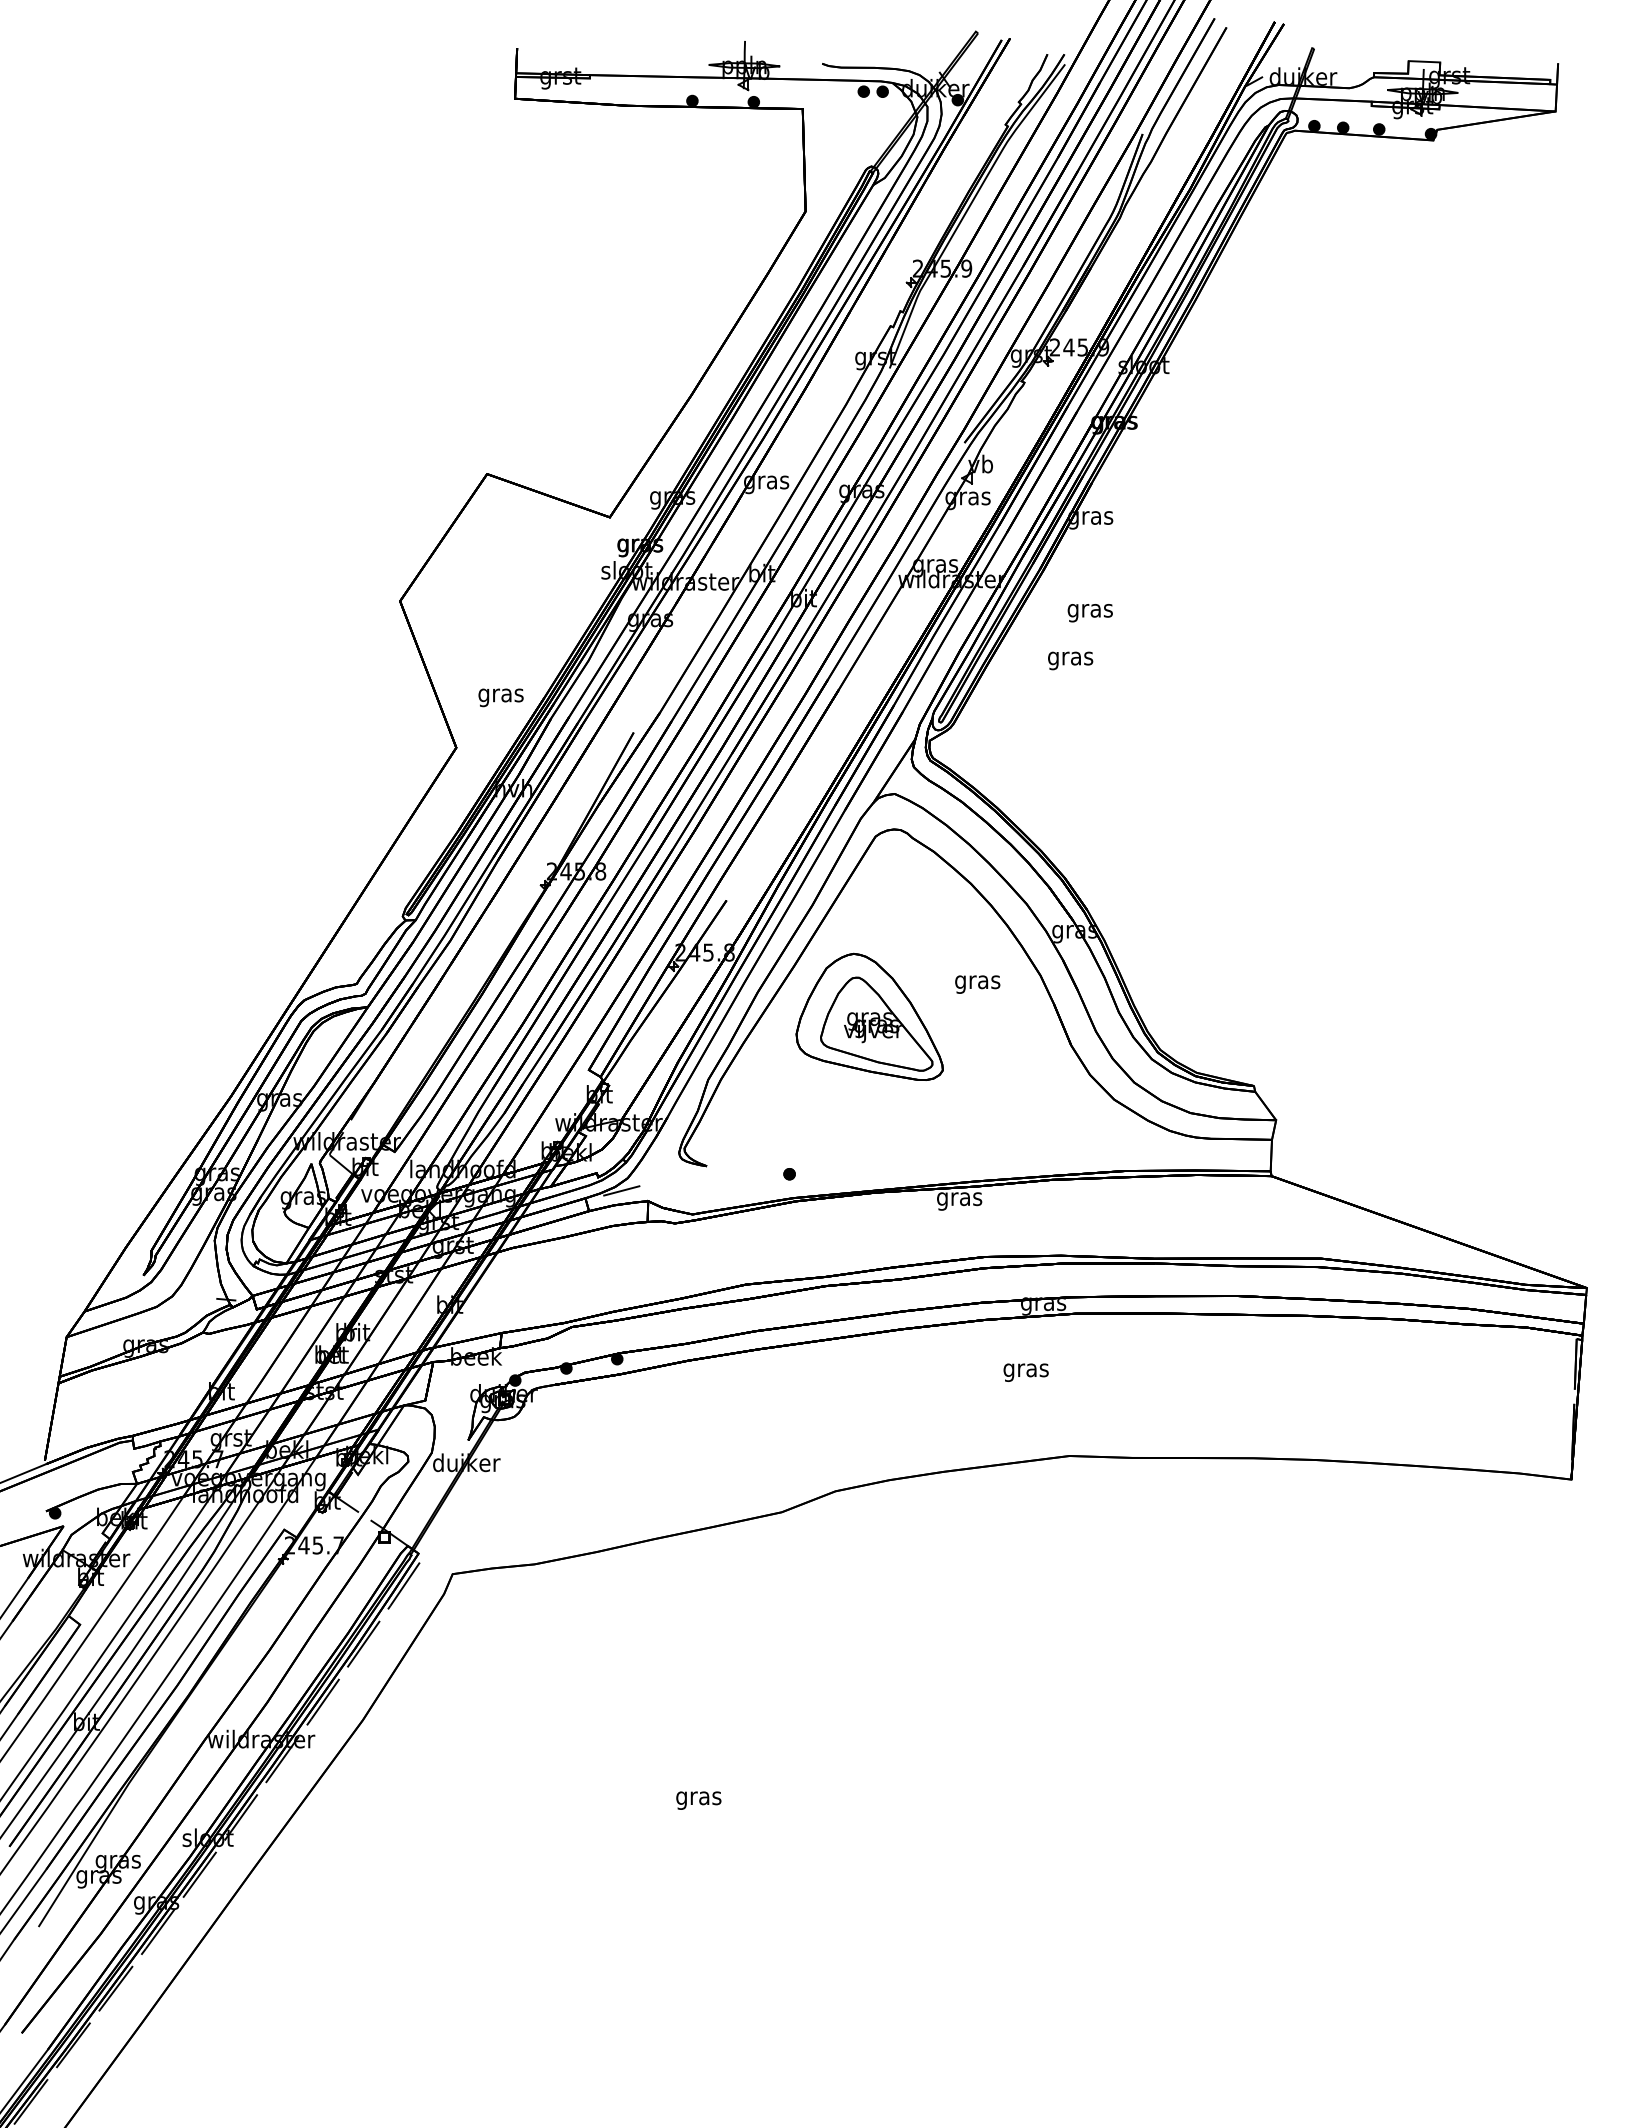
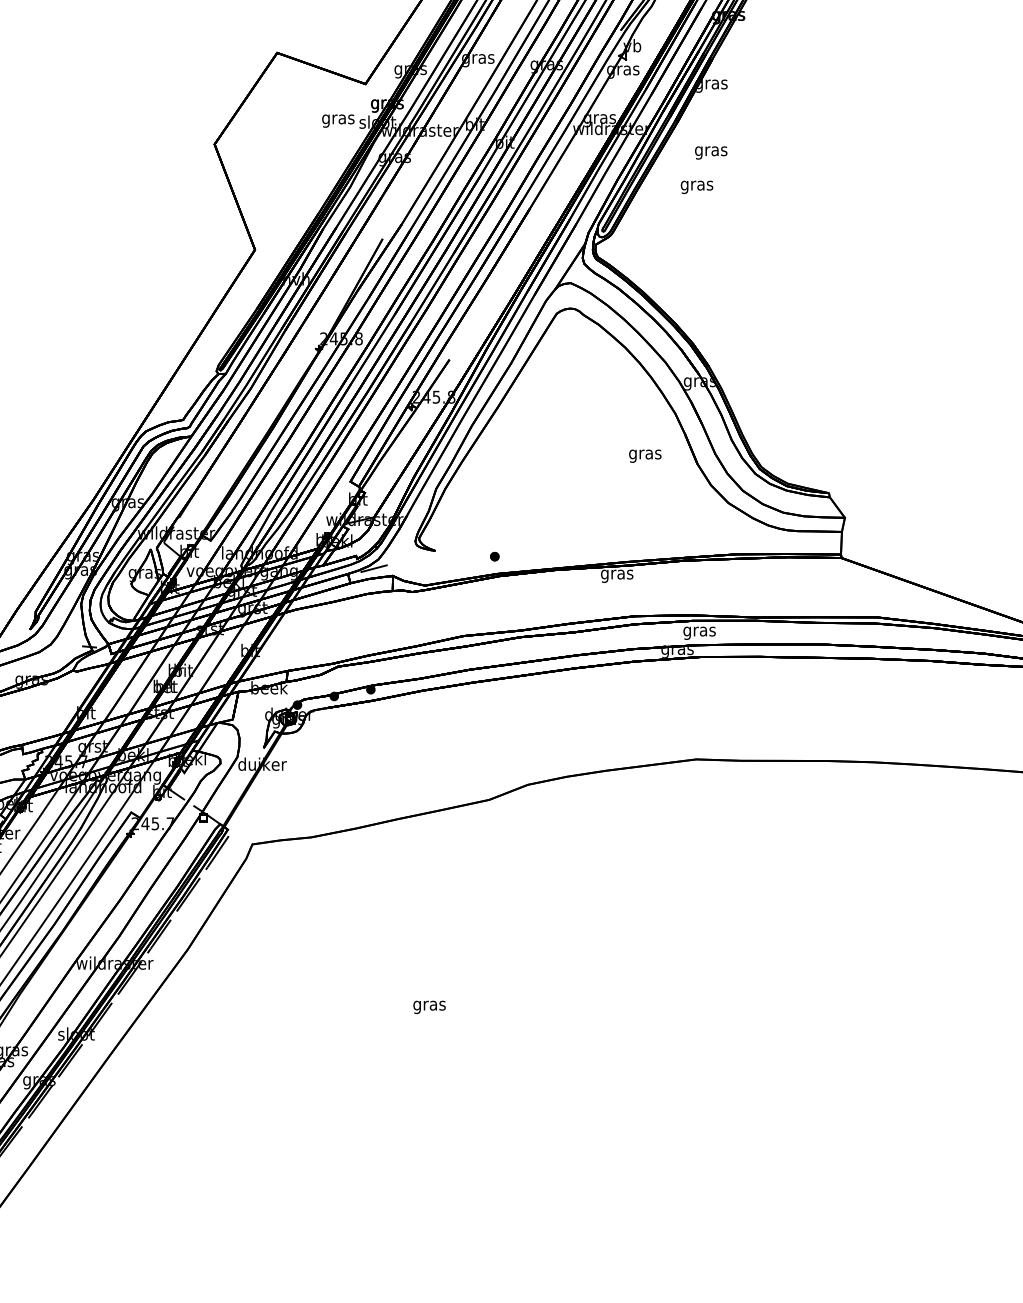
text: (500, 697) -> (337, 120), moved
text: (977, 984) -> (645, 456), moved
part: (869, 1016) -> (552, 443), removed
text: (1025, 1372) -> (699, 633), moved

